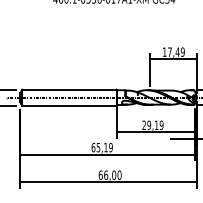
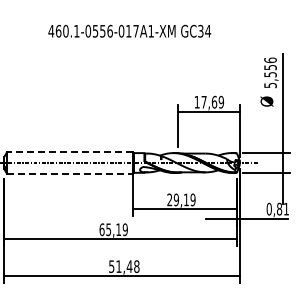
text: (177, 51) -> (214, 101), 17,49 -> 17,69
line: (69, 89) -> (69, 152), solid -> dashed
line: (69, 105) -> (69, 173), solid -> dashed
text: (110, 175) -> (124, 266), 66,00 -> 51,48

